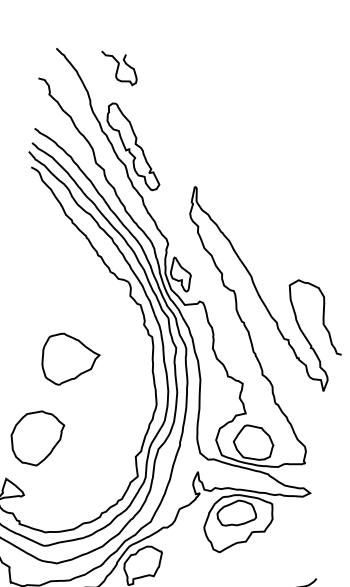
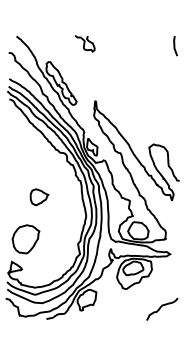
curve: (118, 68) -> (84, 43), moved
part: (70, 360) -> (39, 197), size x0.6

